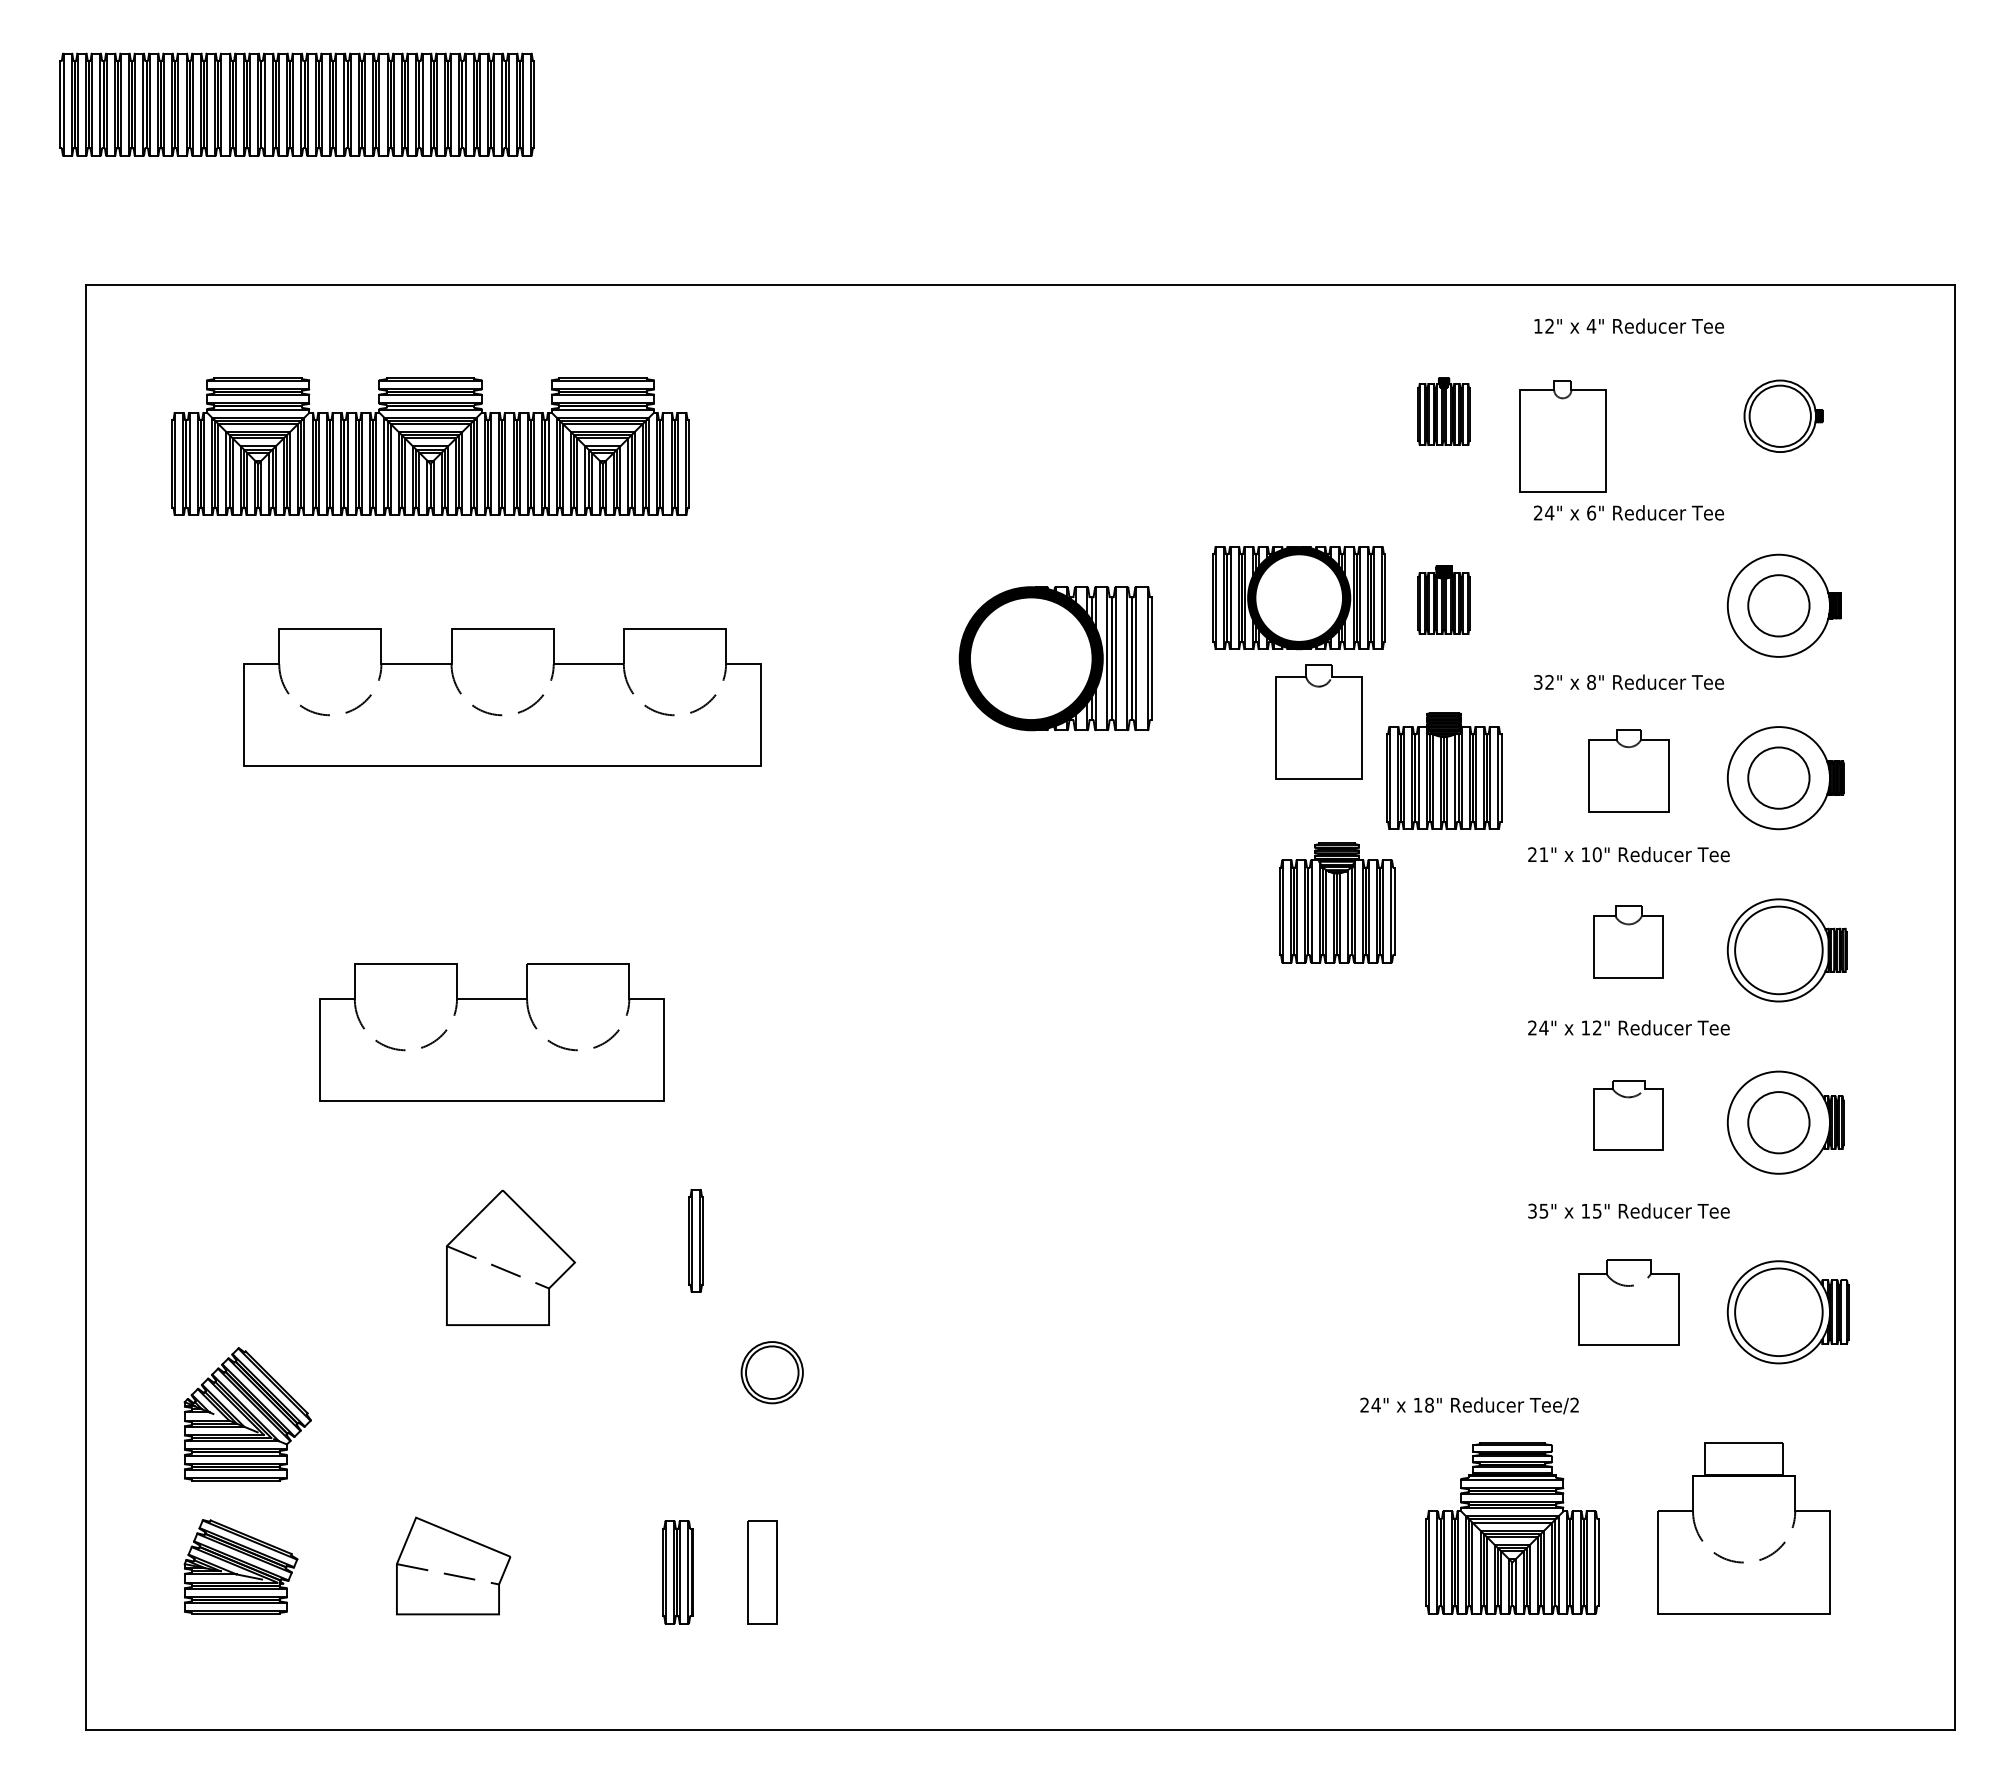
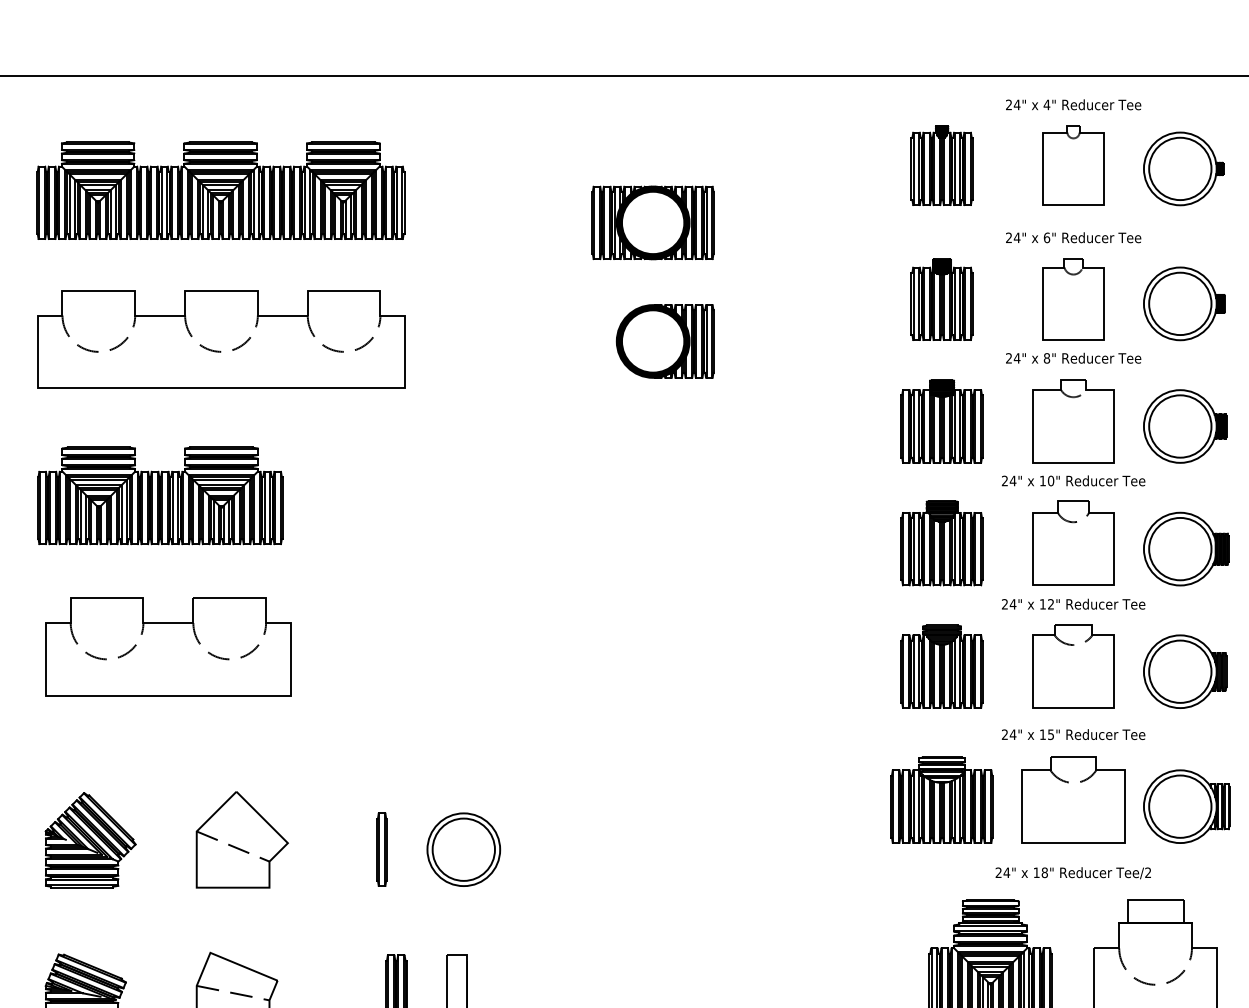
text: (1543, 325) -> (1012, 104), 12" -> 24"
part: (1443, 411) -> (941, 165), size x1.67
part: (1783, 416) -> (1183, 169), size x1.43
part: (1562, 436) -> (1073, 165), moved
part: (1298, 598) -> (652, 223), moved
part: (1443, 599) -> (941, 299), size x1.67
circle: (1778, 605) -> (1180, 303), size x1.43
part: (1055, 658) -> (665, 341), size x0.71
text: (1544, 682) -> (1013, 358), 32" -> 24"
part: (502, 697) -> (221, 339), moved
part: (1318, 721) -> (1073, 299), moved
part: (1628, 770) -> (1073, 421), size x1.43
circle: (1778, 777) -> (1180, 426), size x1.43
text: (1543, 854) -> (1012, 480), 21" -> 24"
part: (345, 874) -> (160, 495), added
part: (1337, 902) -> (942, 542), moved
part: (1628, 941) -> (1073, 542), size x1.67
part: (491, 1032) -> (168, 646), moved
part: (1444, 1115) -> (942, 666), added
part: (1628, 1115) -> (1073, 666), size x1.67
circle: (1778, 1122) -> (1180, 671), size x1.43
text: (1538, 1211) -> (1009, 734), 35" -> 24"
part: (695, 1240) -> (381, 849), moved
part: (511, 1257) -> (242, 839), moved
part: (1443, 1302) -> (941, 799), added
part: (1628, 1302) -> (1073, 799), size x1.43
part: (772, 1372) -> (464, 849), size x1.67
text: (1469, 1405) -> (1073, 873), moved
part: (247, 1414) -> (90, 840), moved

